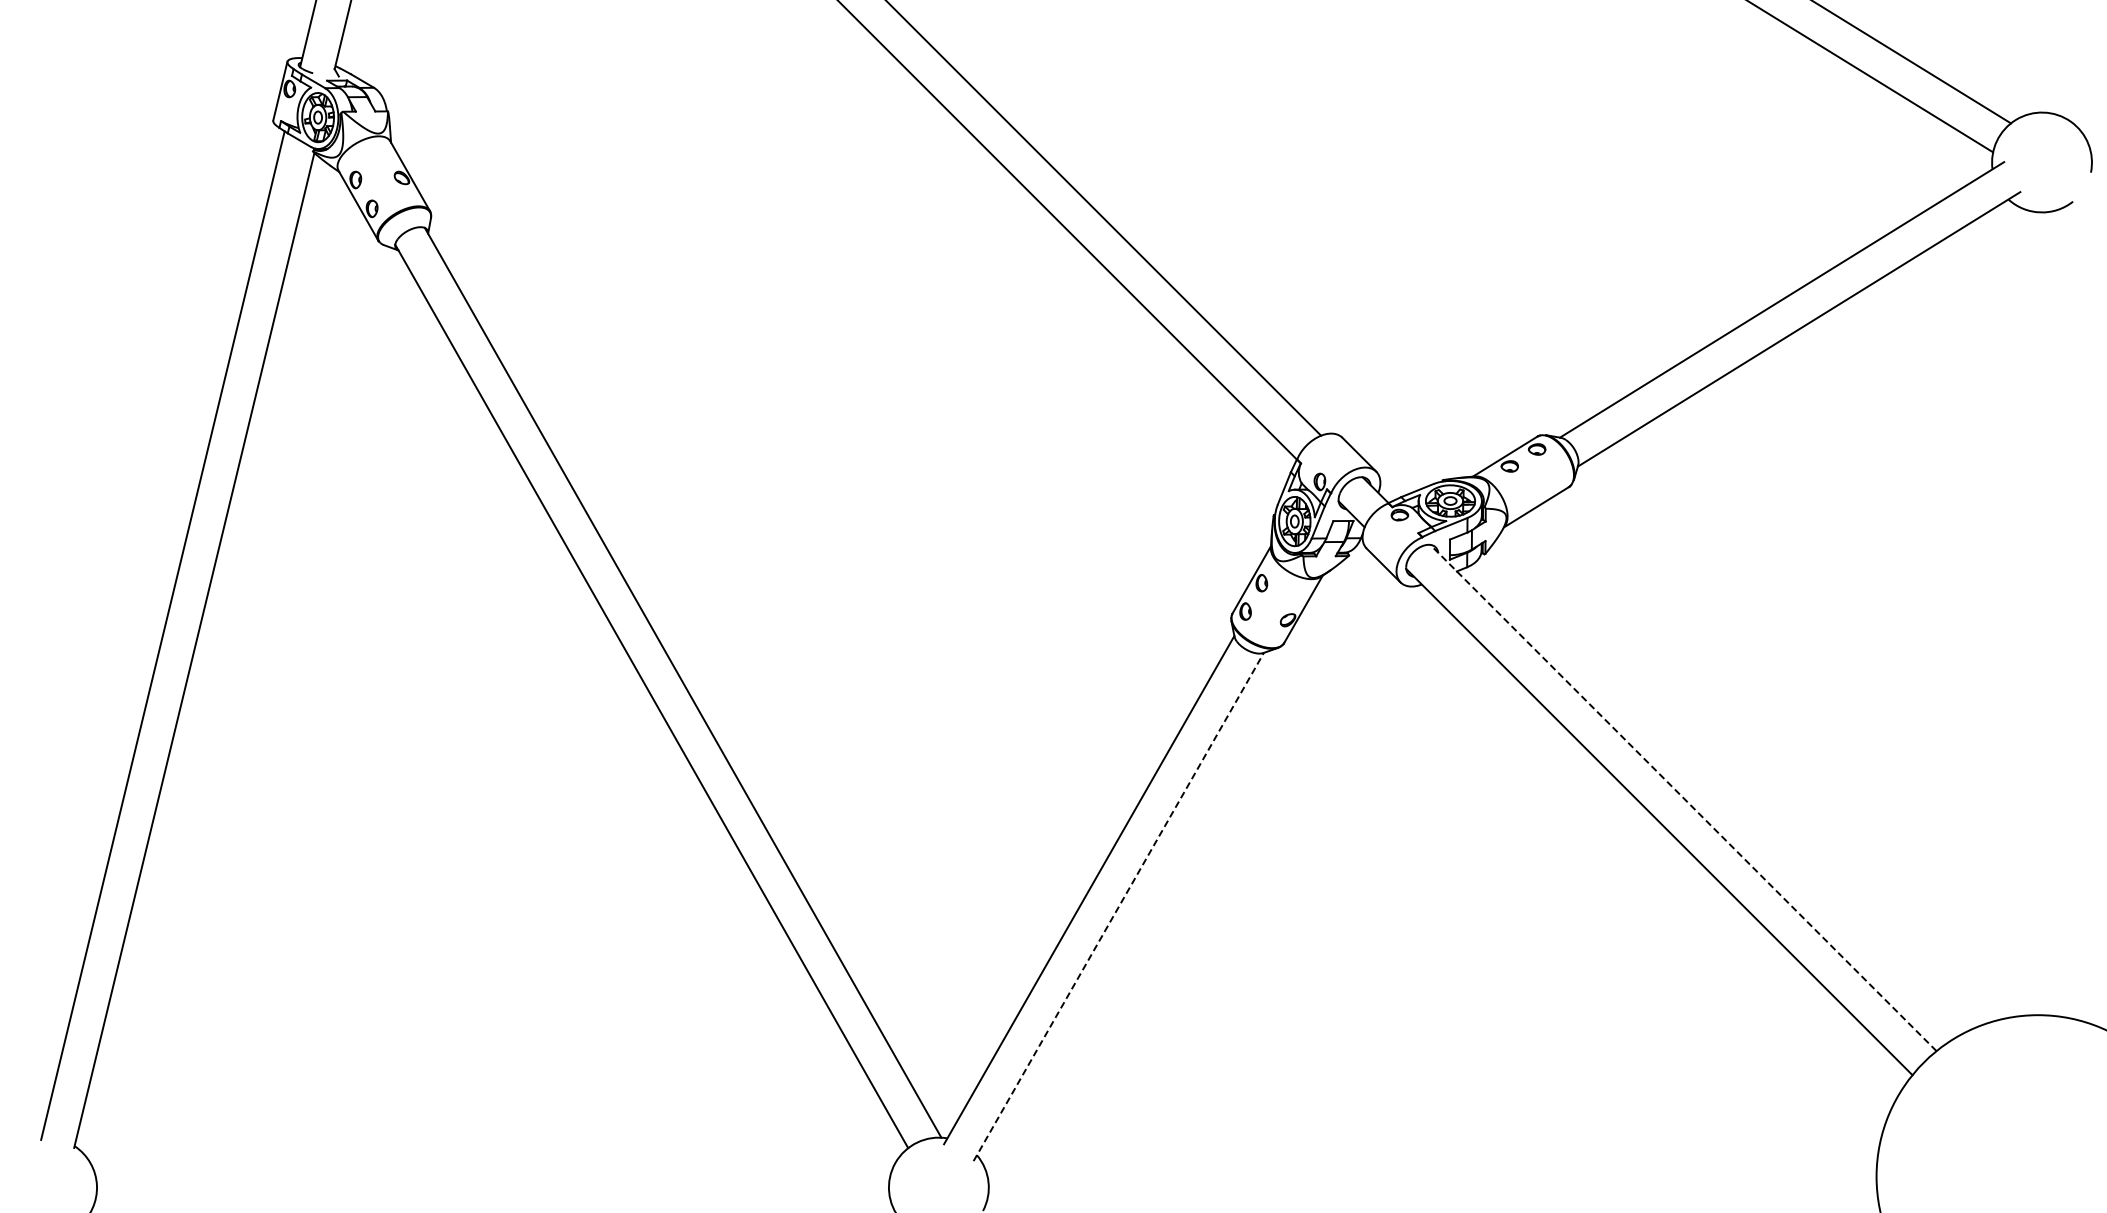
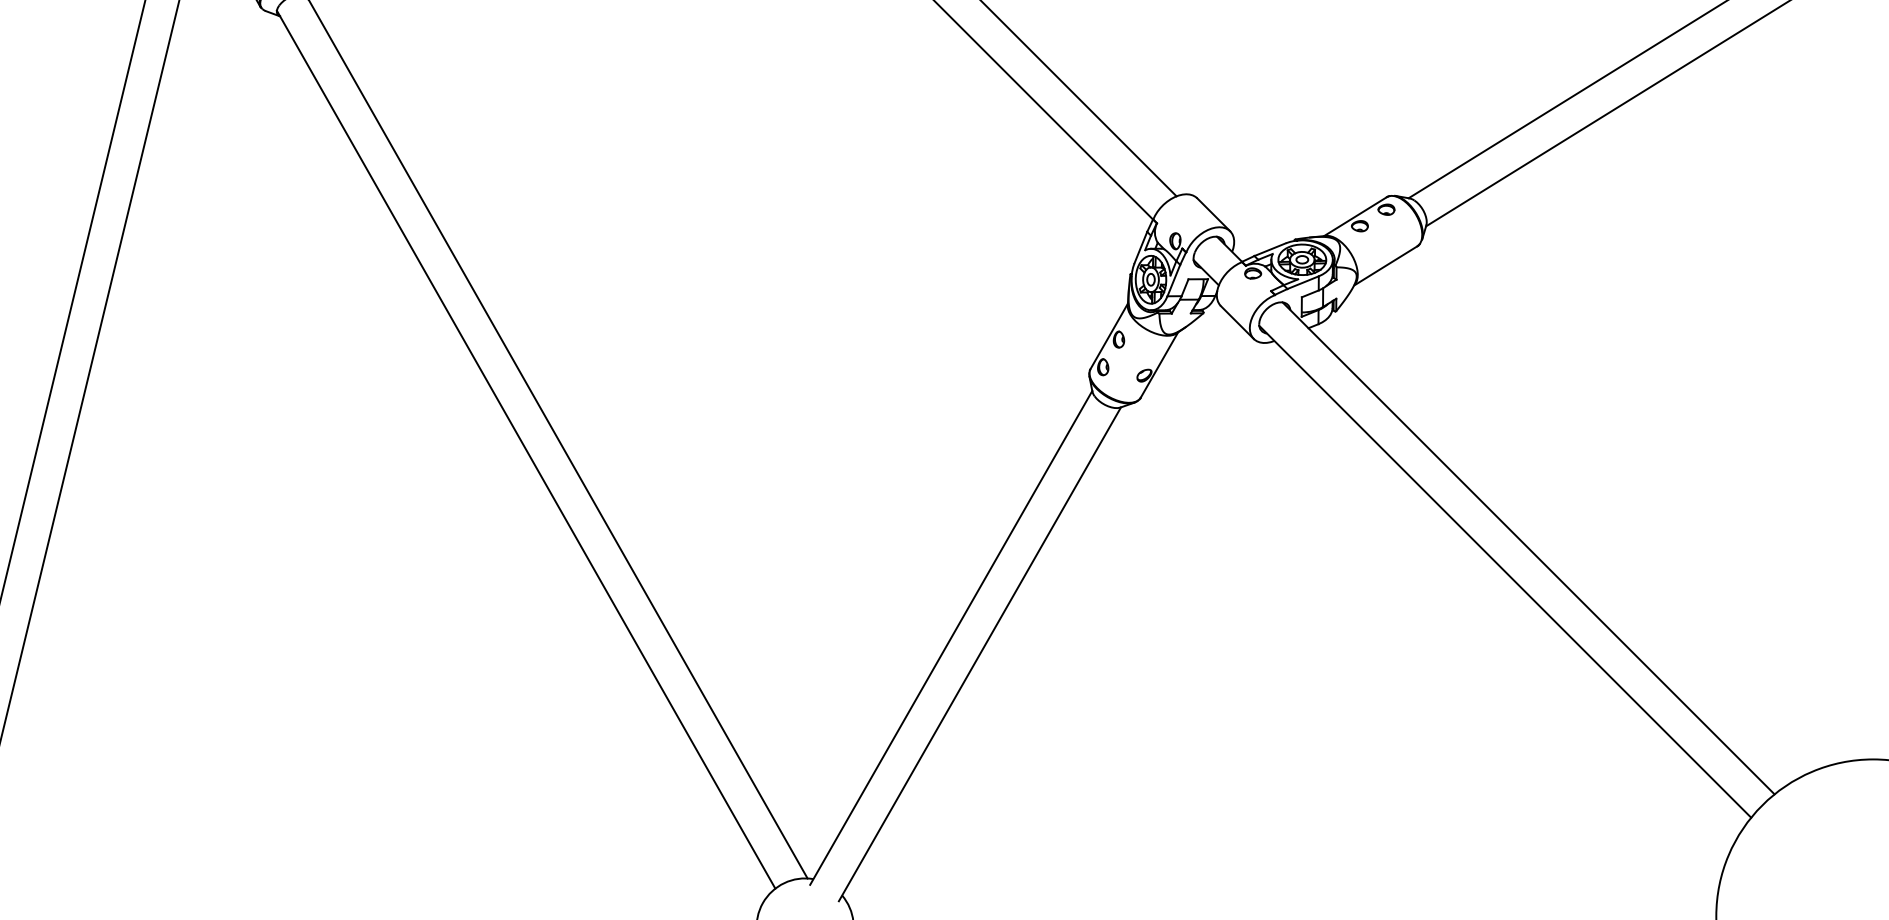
line: (1683, 797) -> (1528, 547), dashed -> solid
line: (1118, 907) -> (979, 654), dashed -> solid

